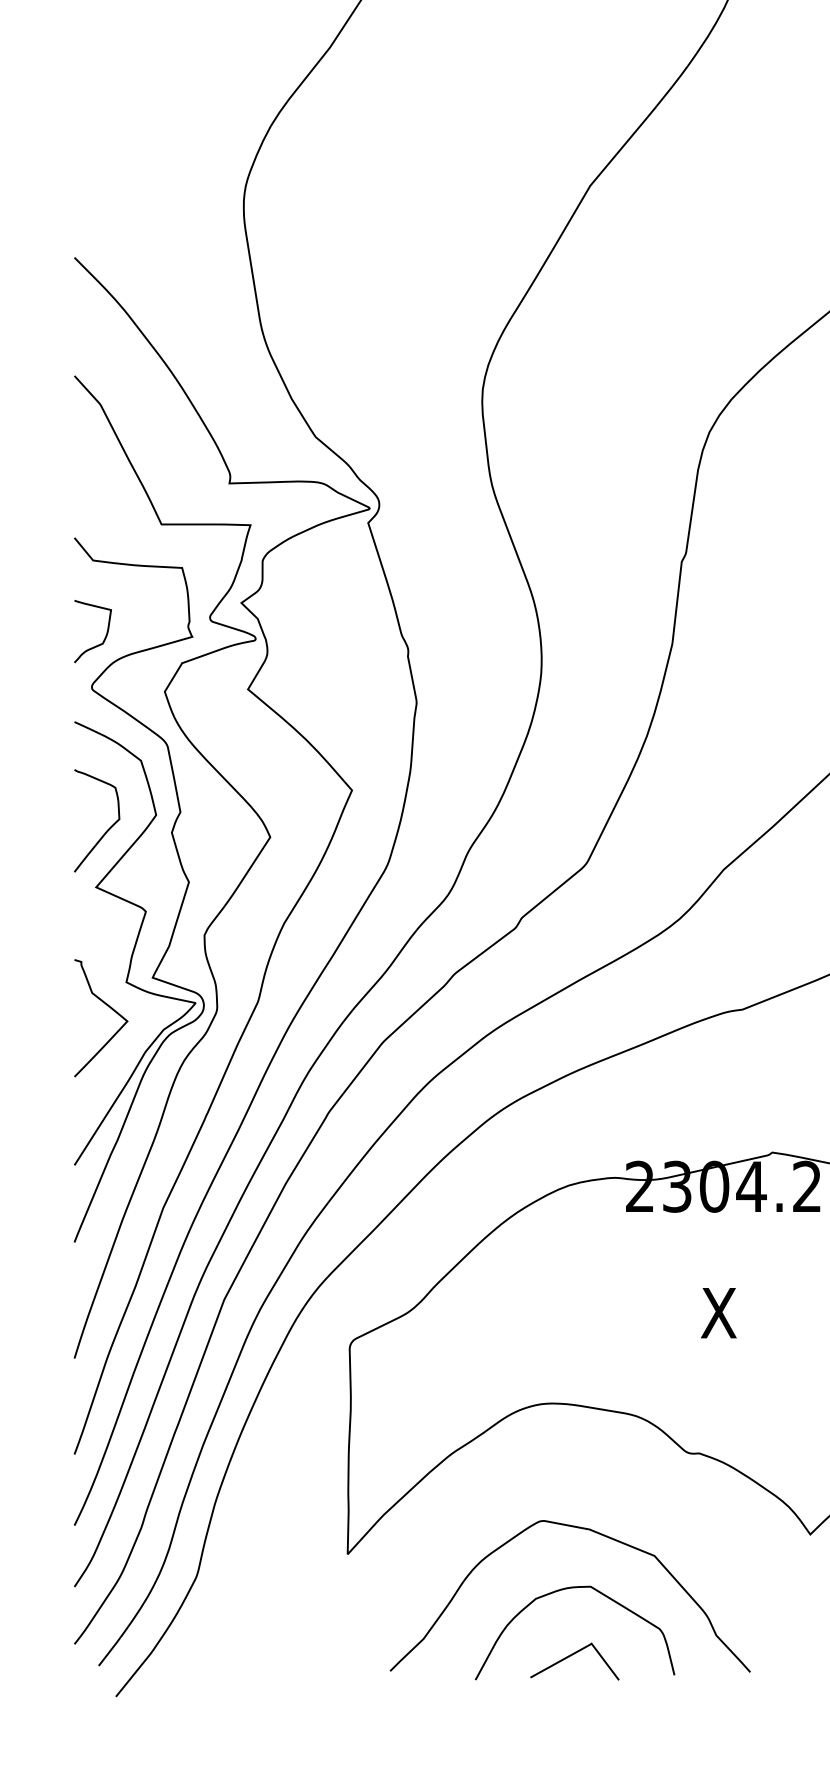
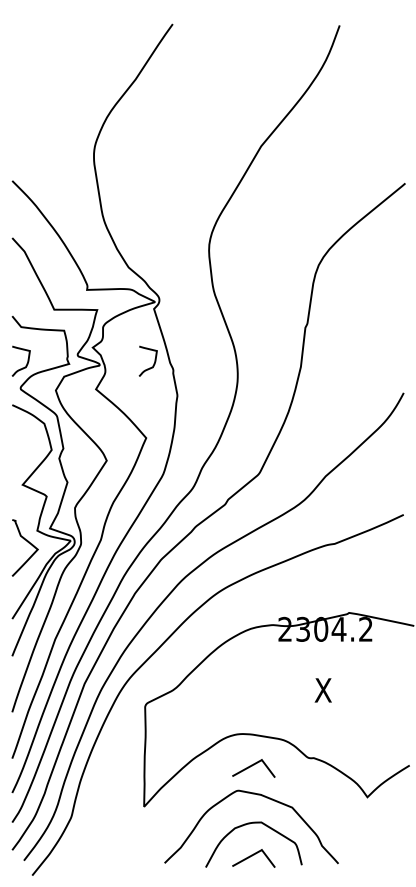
curve: (367, 635) -> (153, 363), added
curve: (108, 826) -> (28, 455), removed
curve: (572, 1470) -> (252, 766), added

